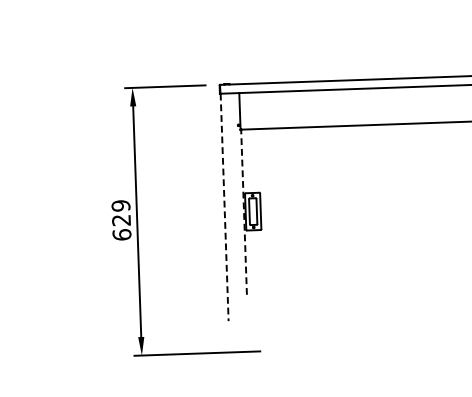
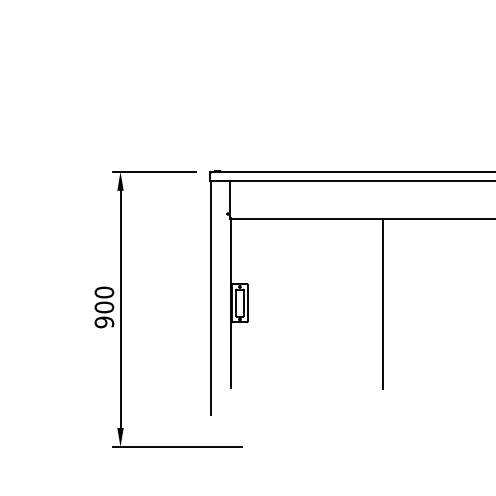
line: (224, 207) -> (210, 297), dashed -> solid
line: (391, 207) -> (382, 303), added
line: (243, 212) -> (230, 303), dashed -> solid
text: (121, 220) -> (104, 307), 629 -> 900

